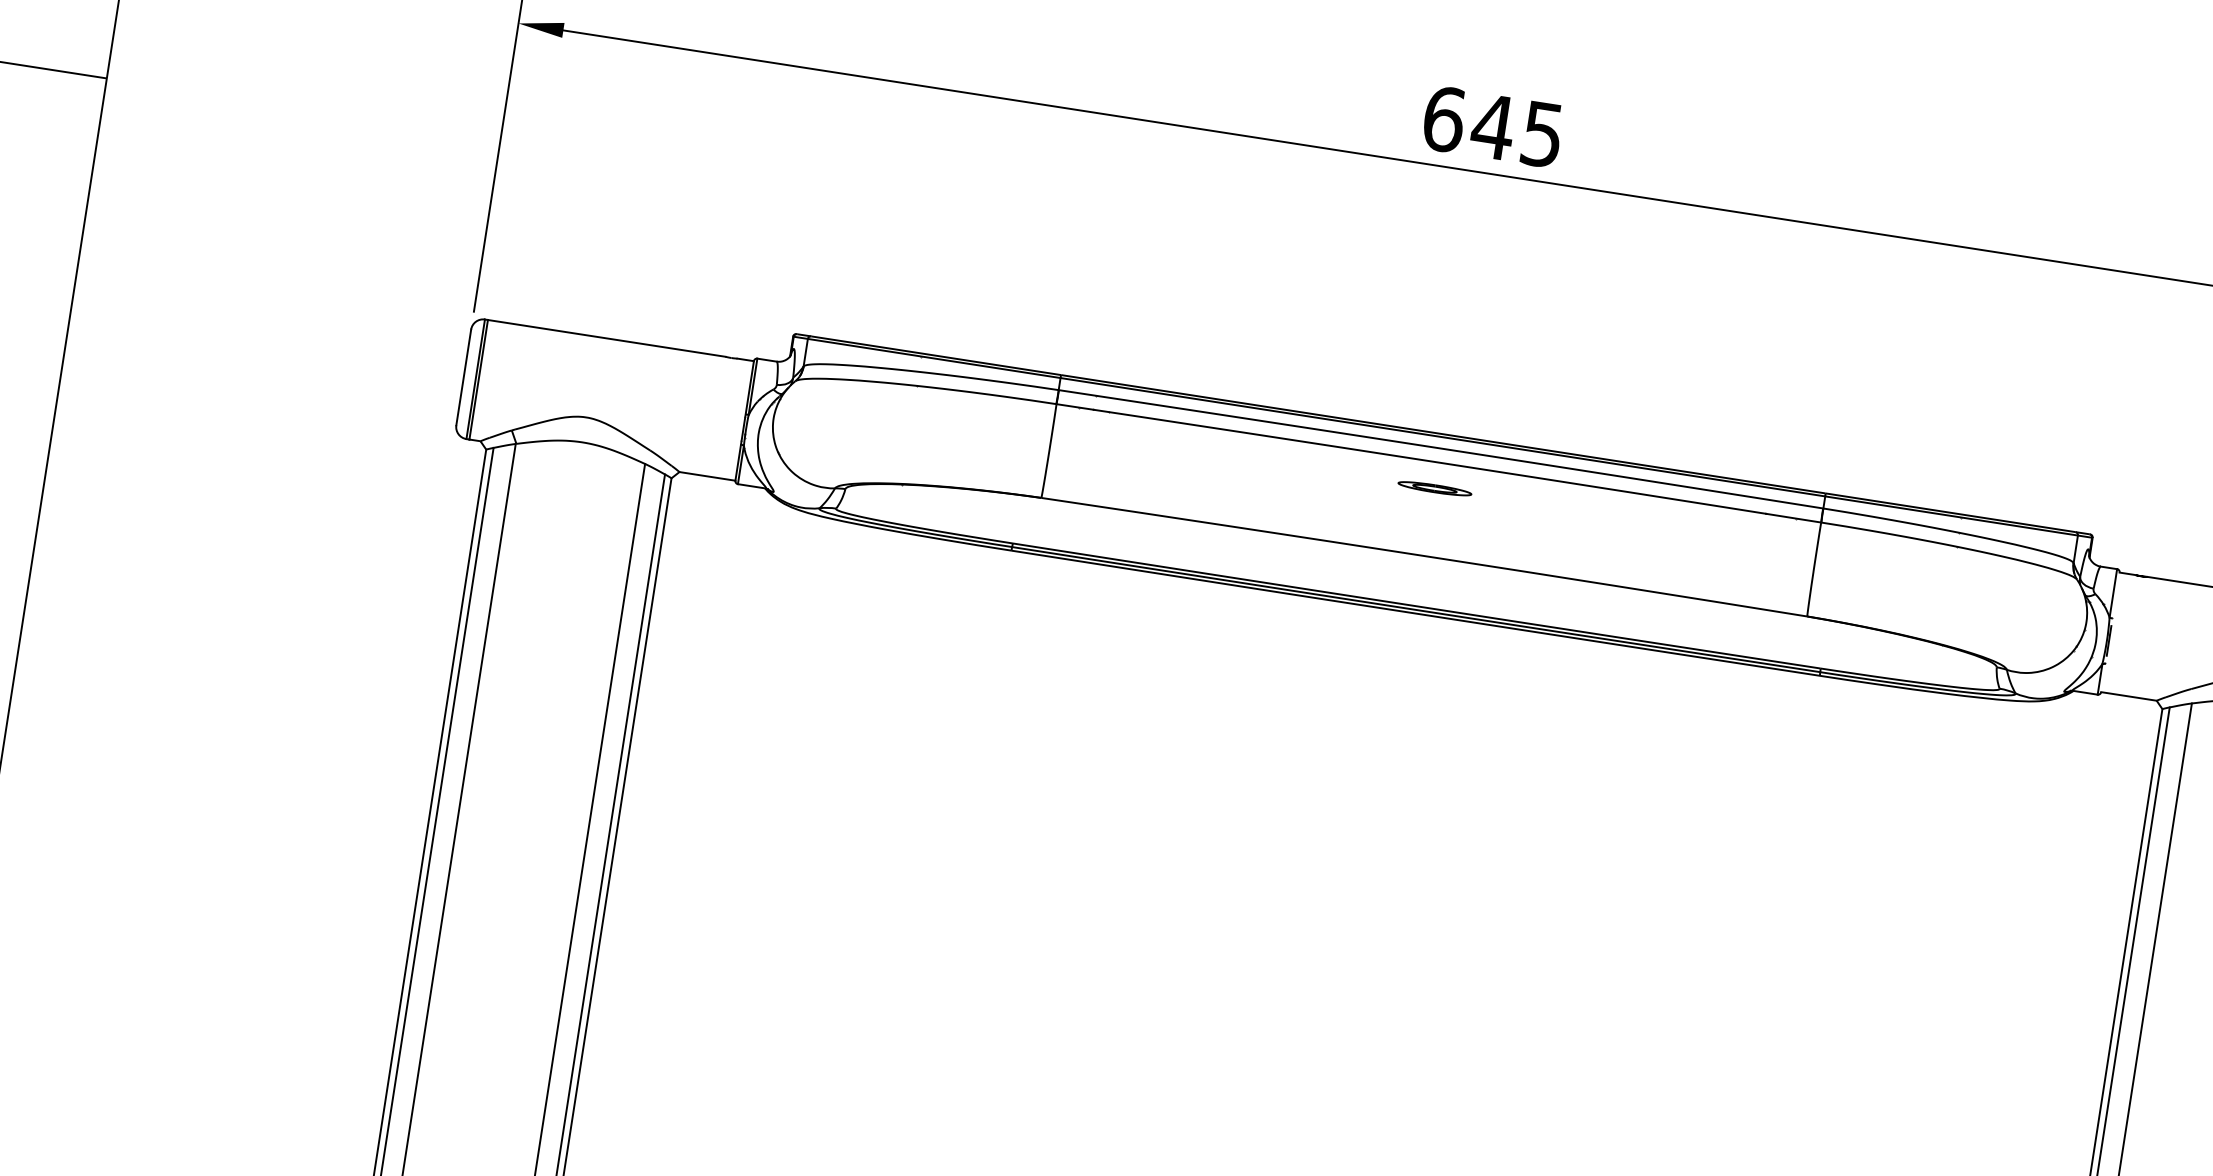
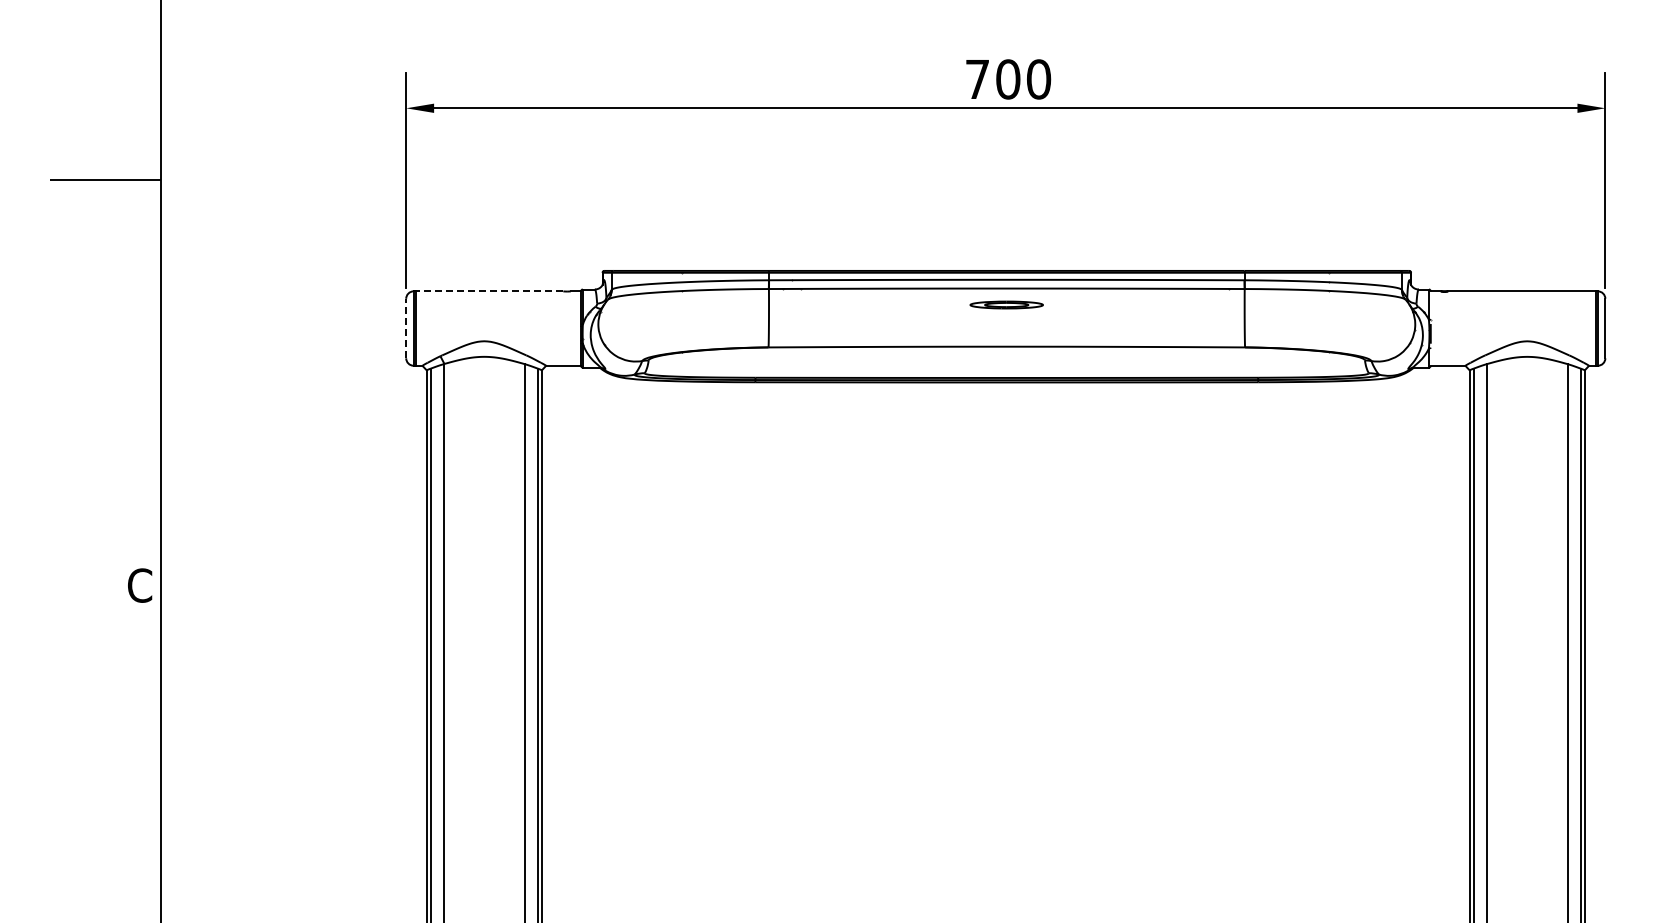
text: (1493, 127) -> (1008, 79), 645 -> 700
line: (606, 338) -> (489, 291), solid -> dashed
line: (464, 377) -> (406, 328), solid -> dashed
part: (1434, 488) -> (1006, 304), size x1.6

